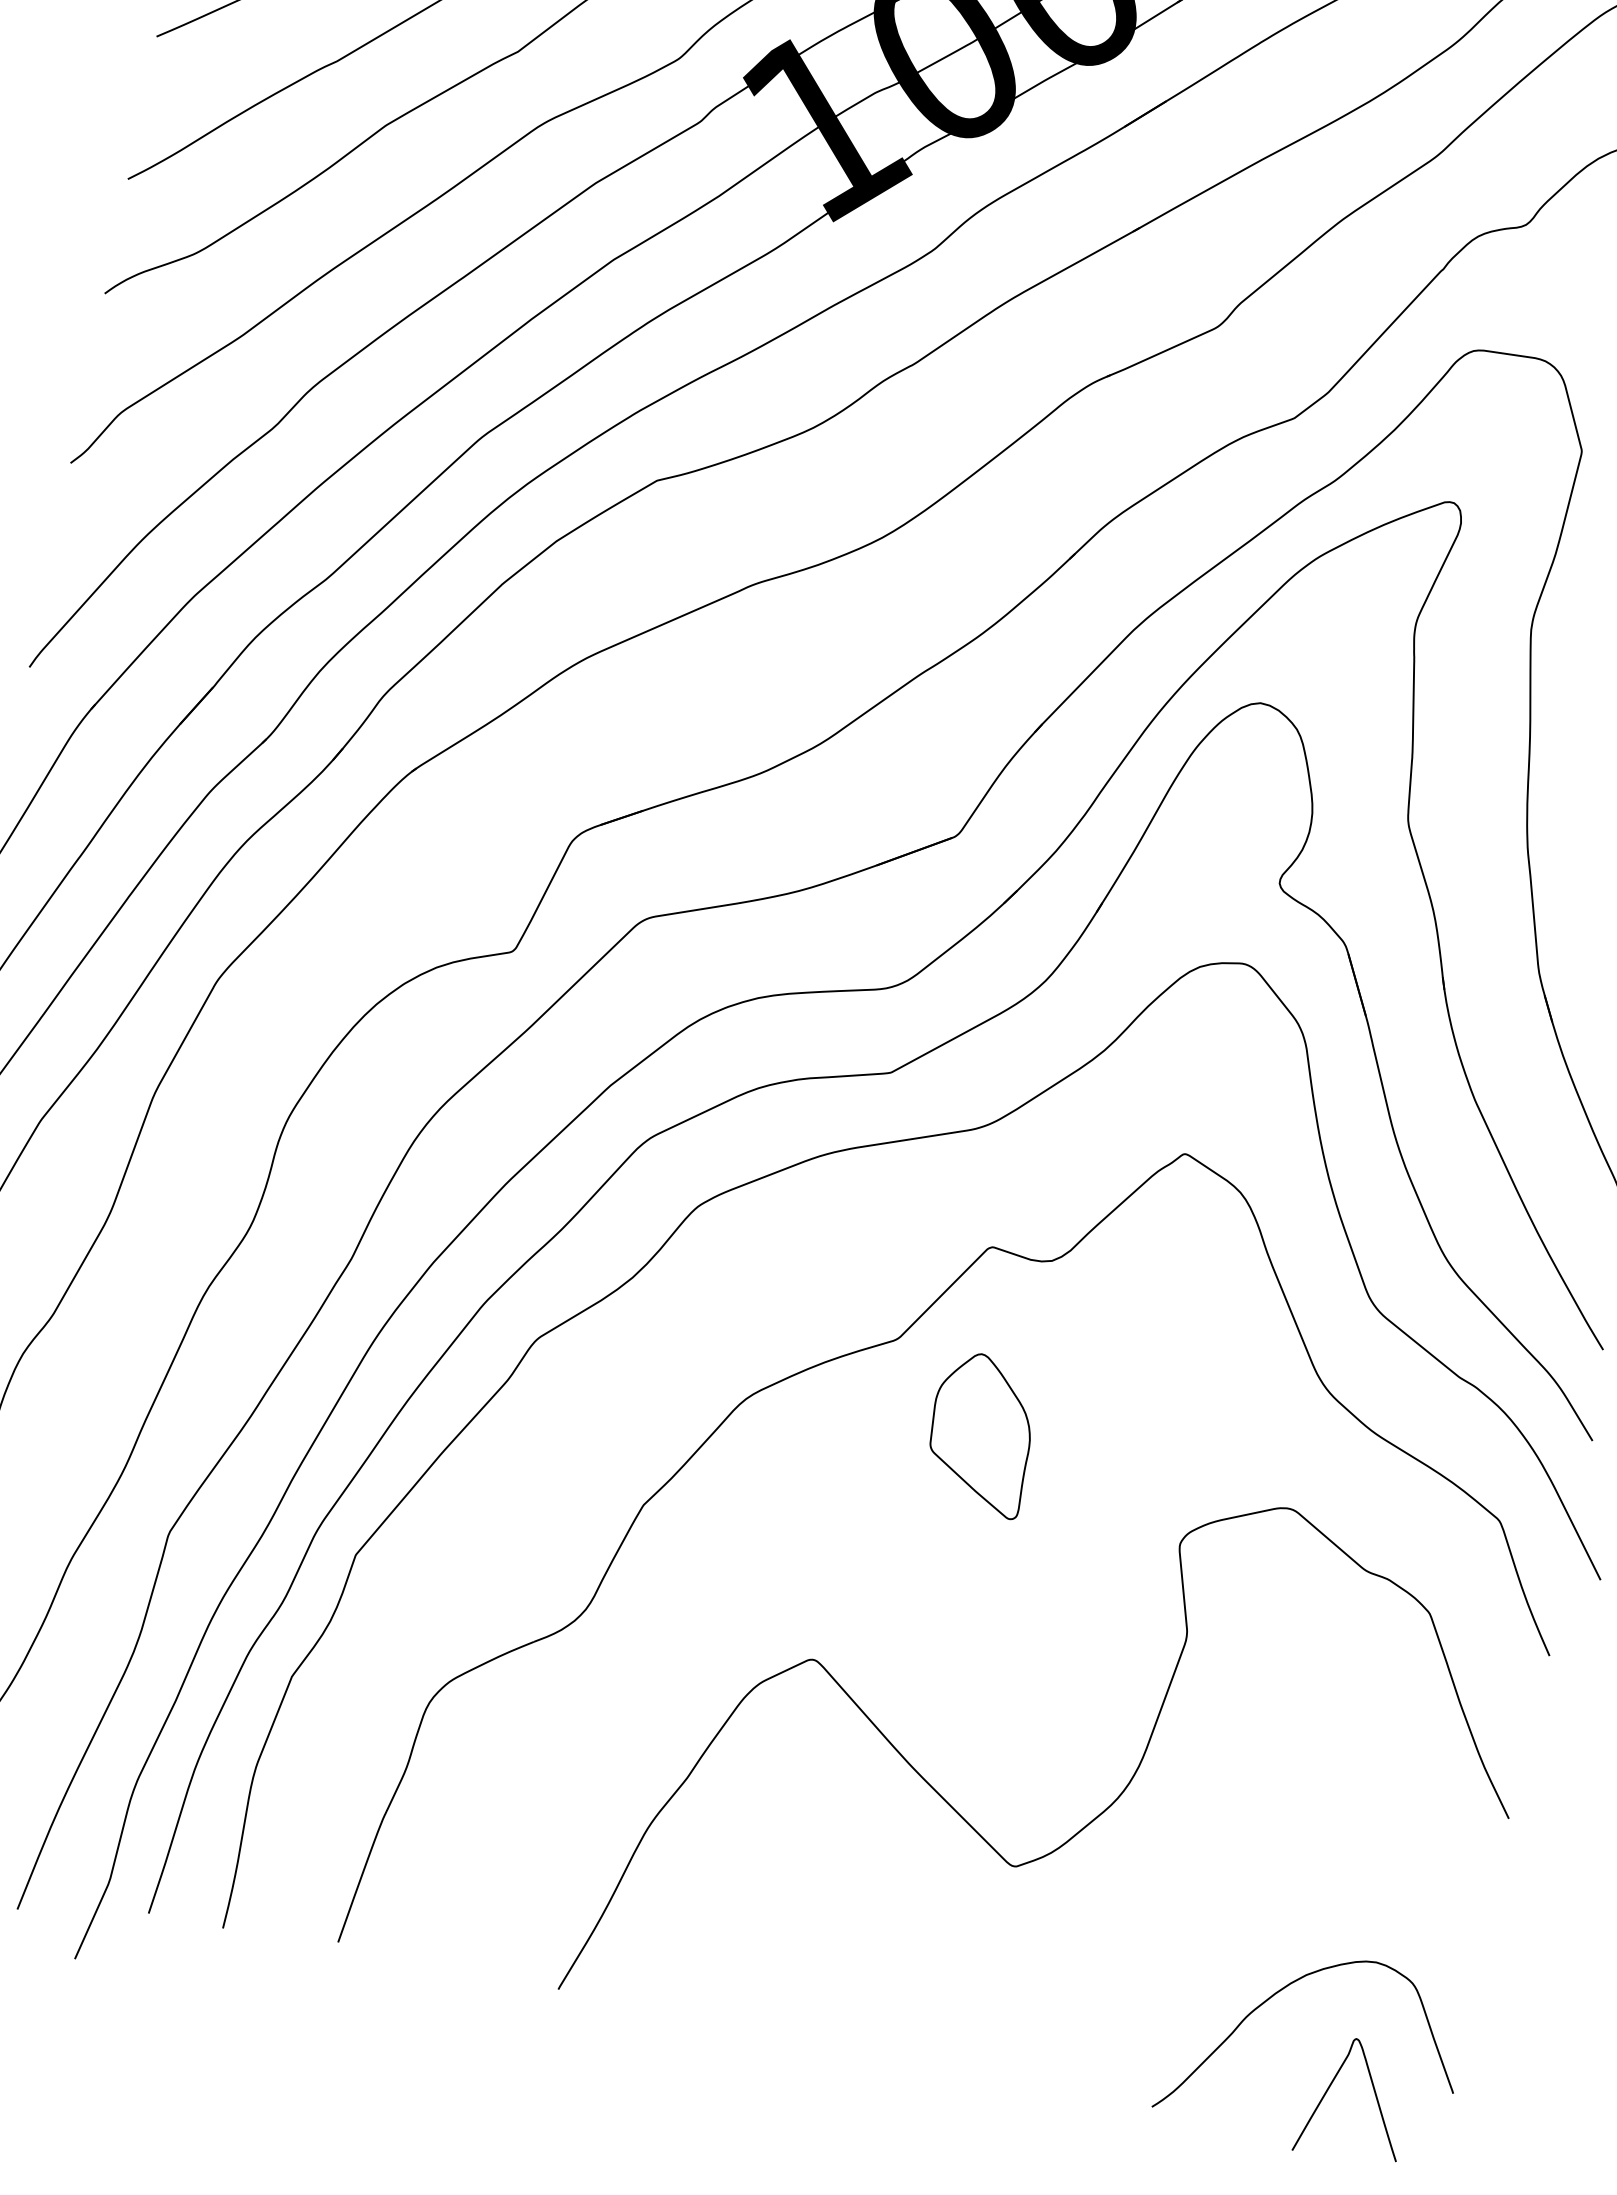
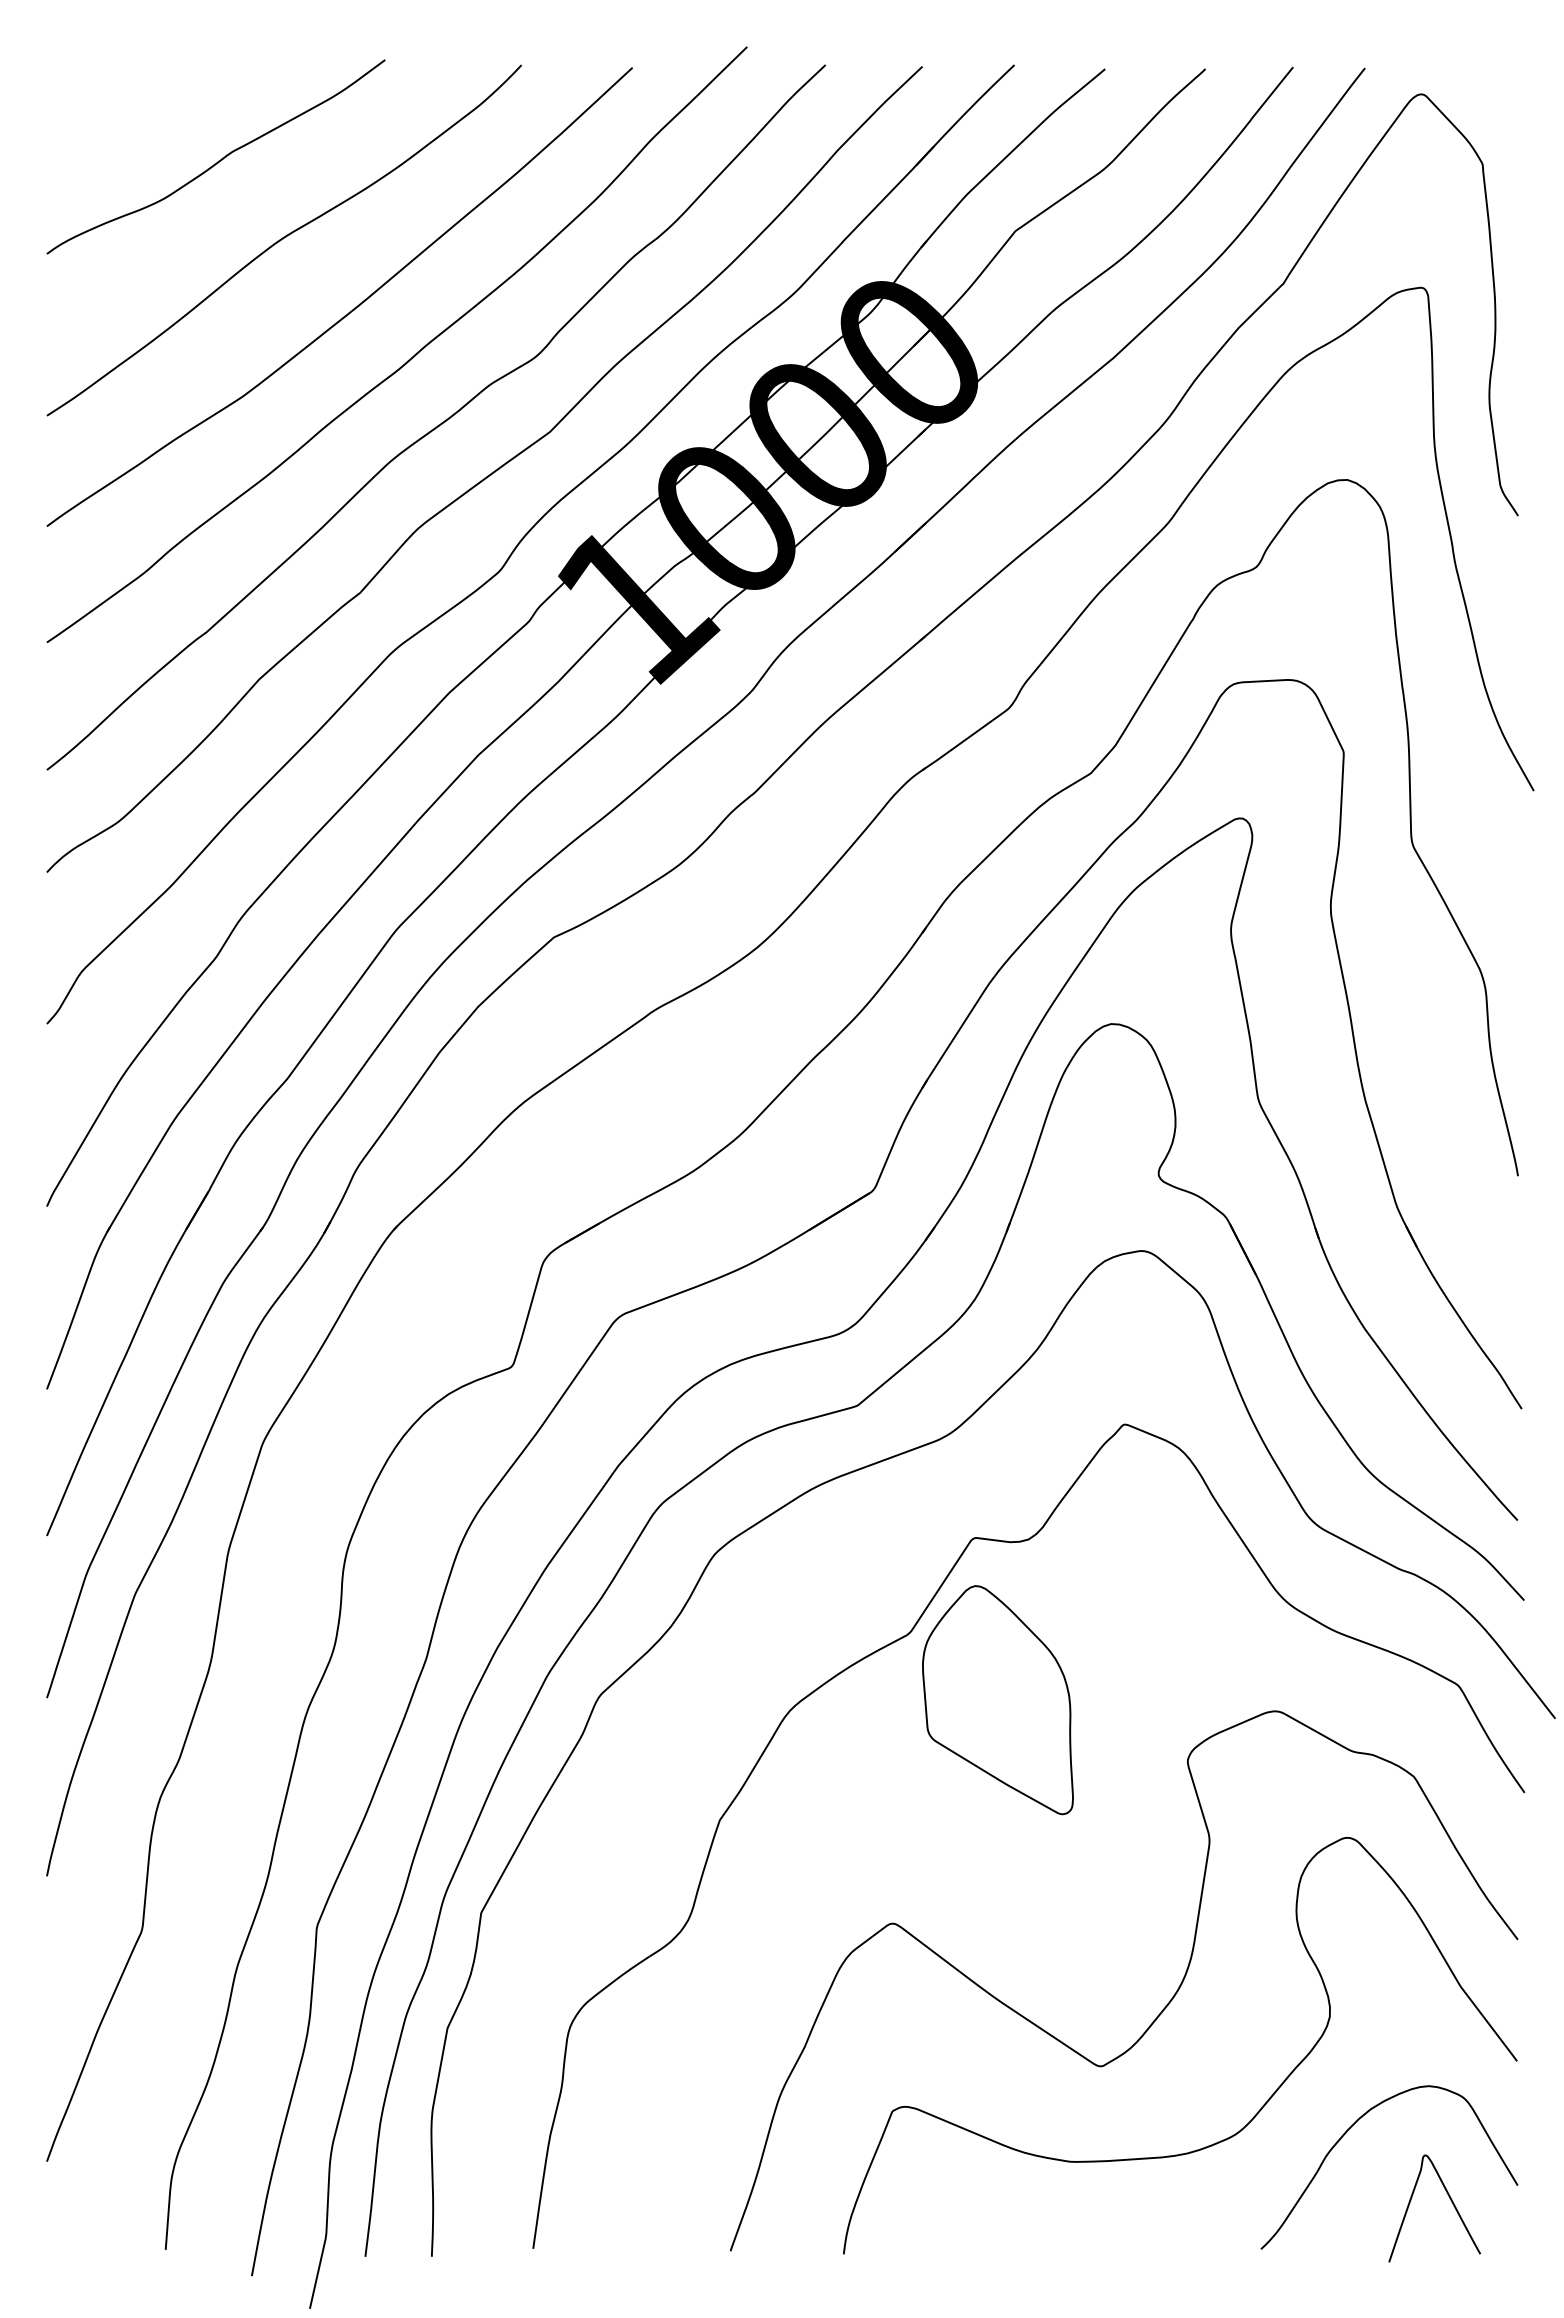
part: (980, 1433) -> (997, 1700), size x1.67
curve: (1179, 1952) -> (1257, 2111), added

